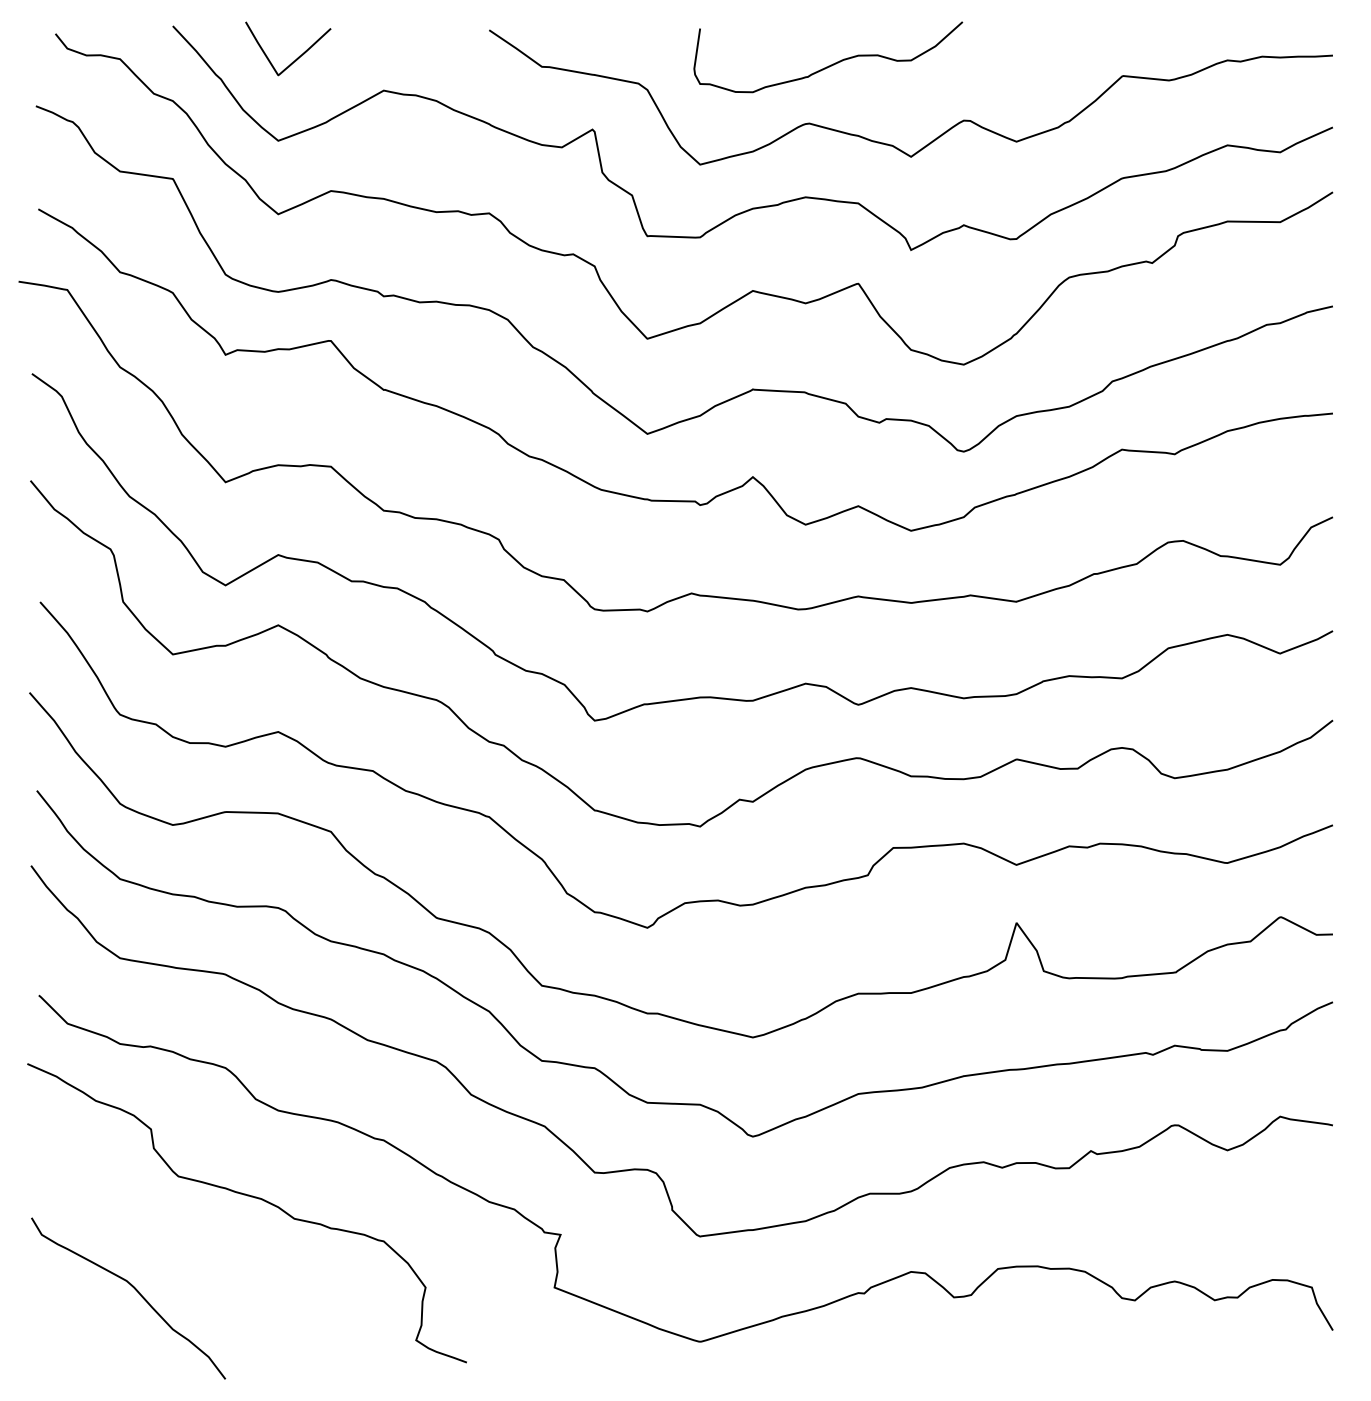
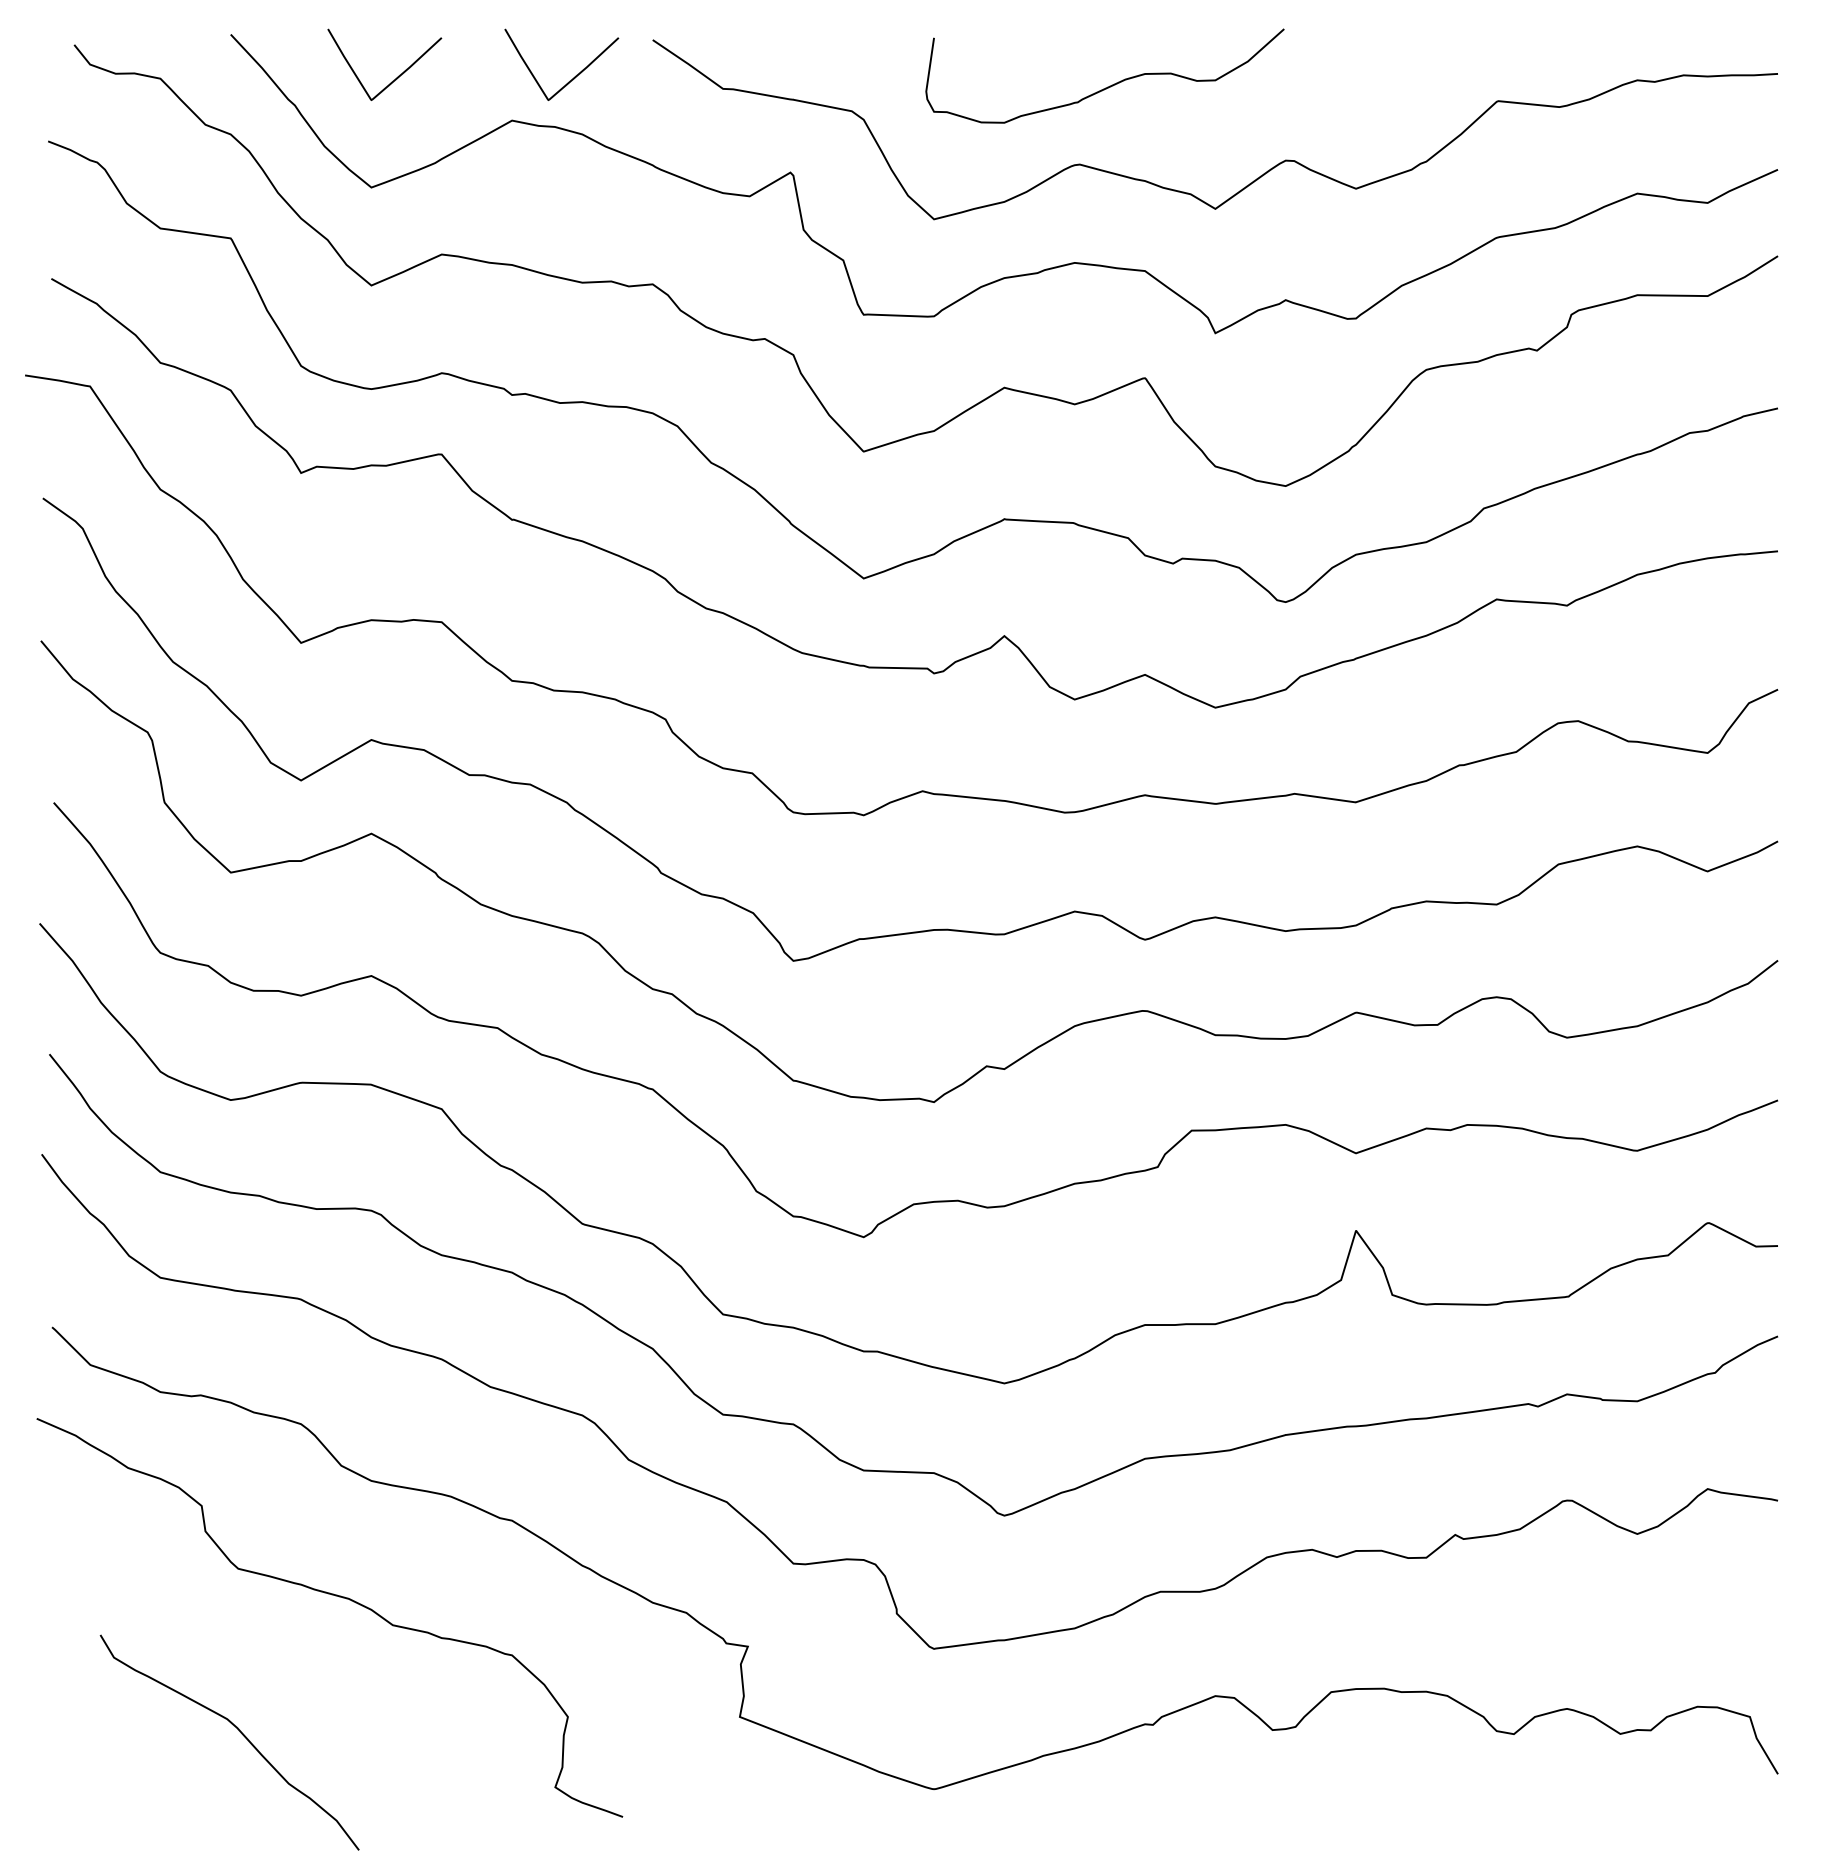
curve: (430, 57) -> (574, 76), added
curve: (136, 1291) -> (240, 1733), moved

